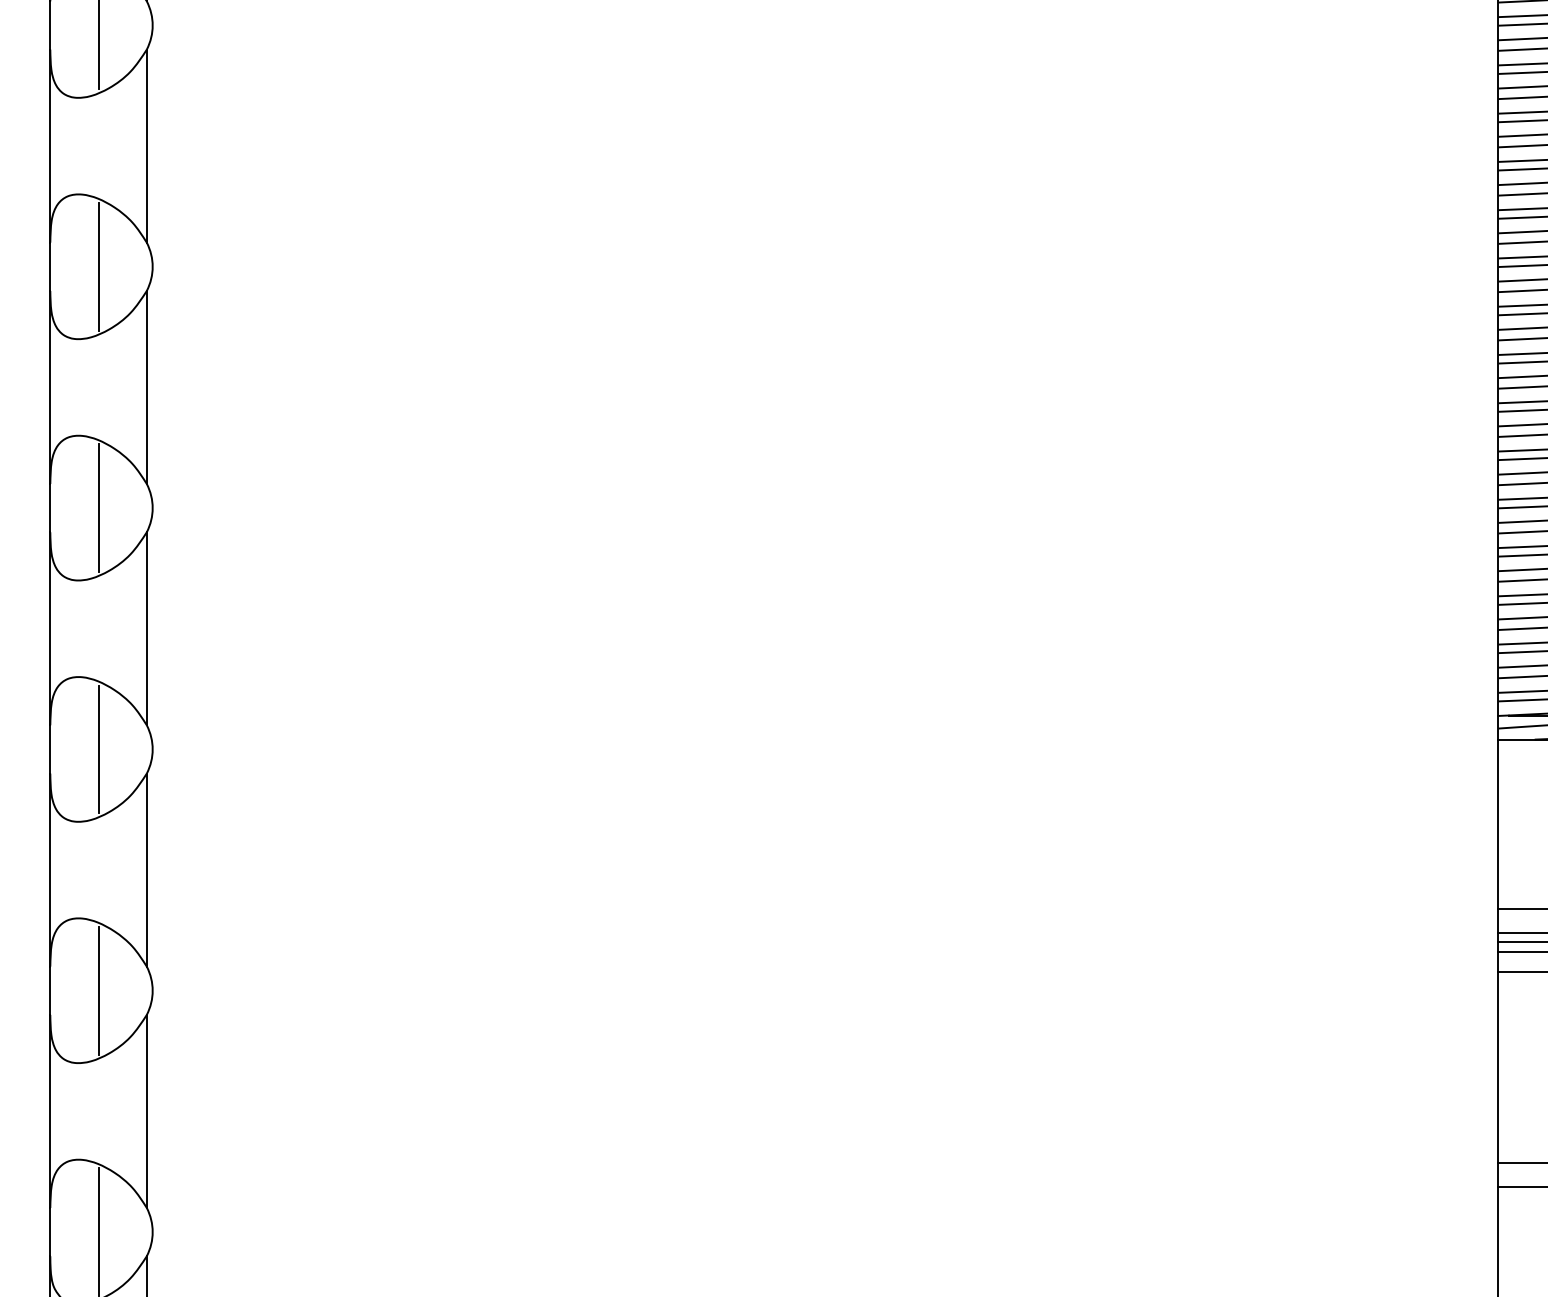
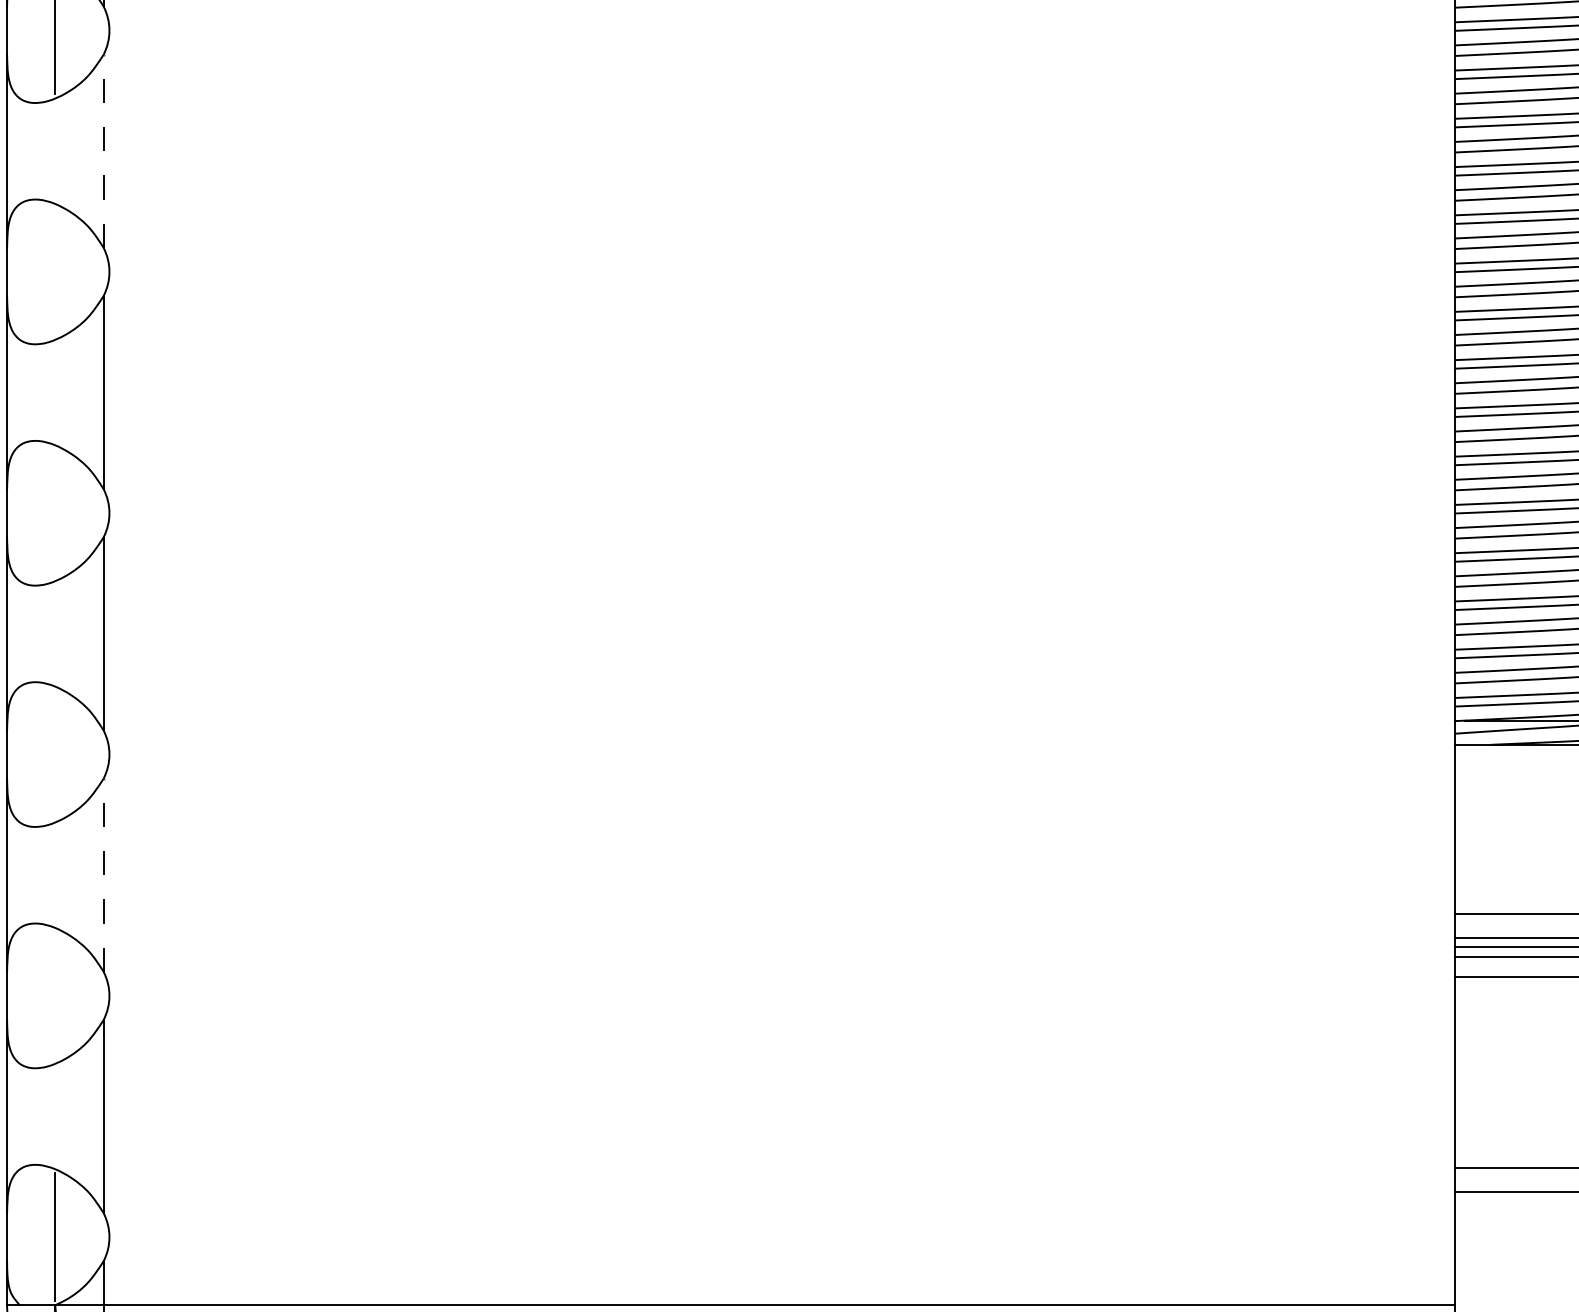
line: (146, 146) -> (103, 151), solid -> dashed
line: (98, 266) -> (55, 271), removed
line: (98, 508) -> (55, 513), removed
line: (98, 749) -> (55, 754), removed
line: (146, 870) -> (103, 875), solid -> dashed
line: (98, 990) -> (55, 995), removed

